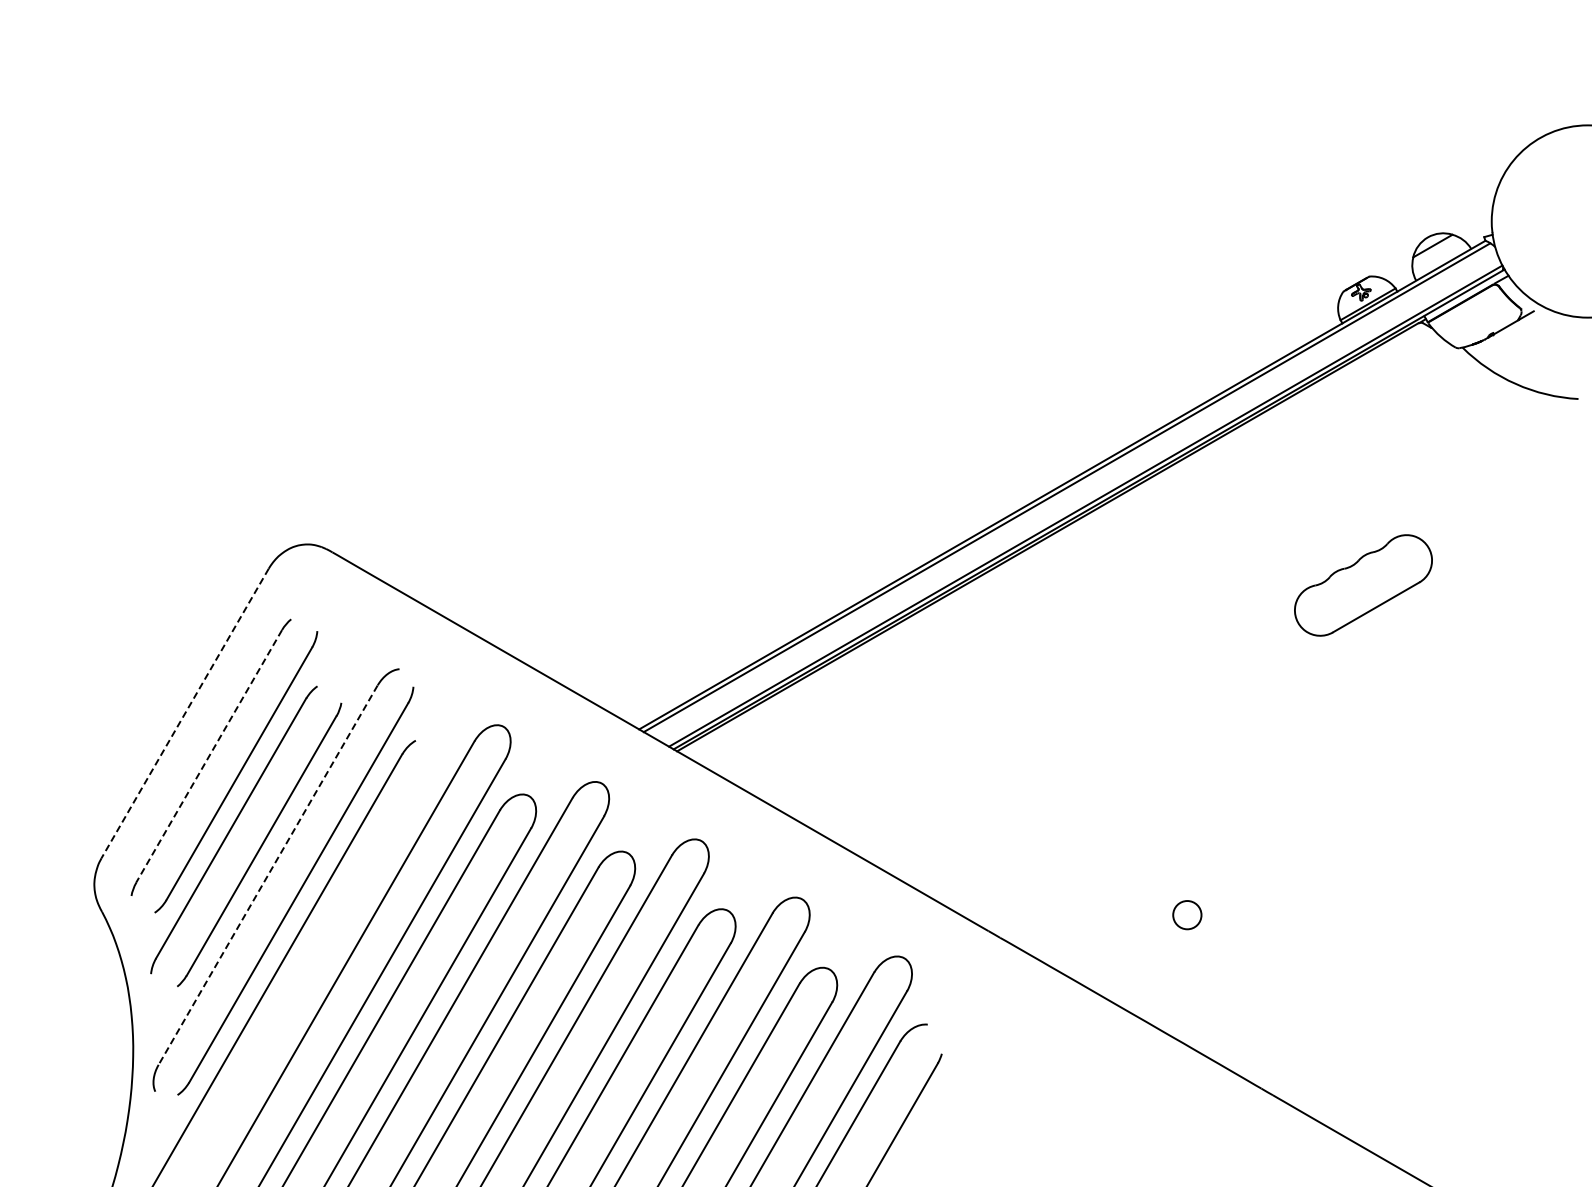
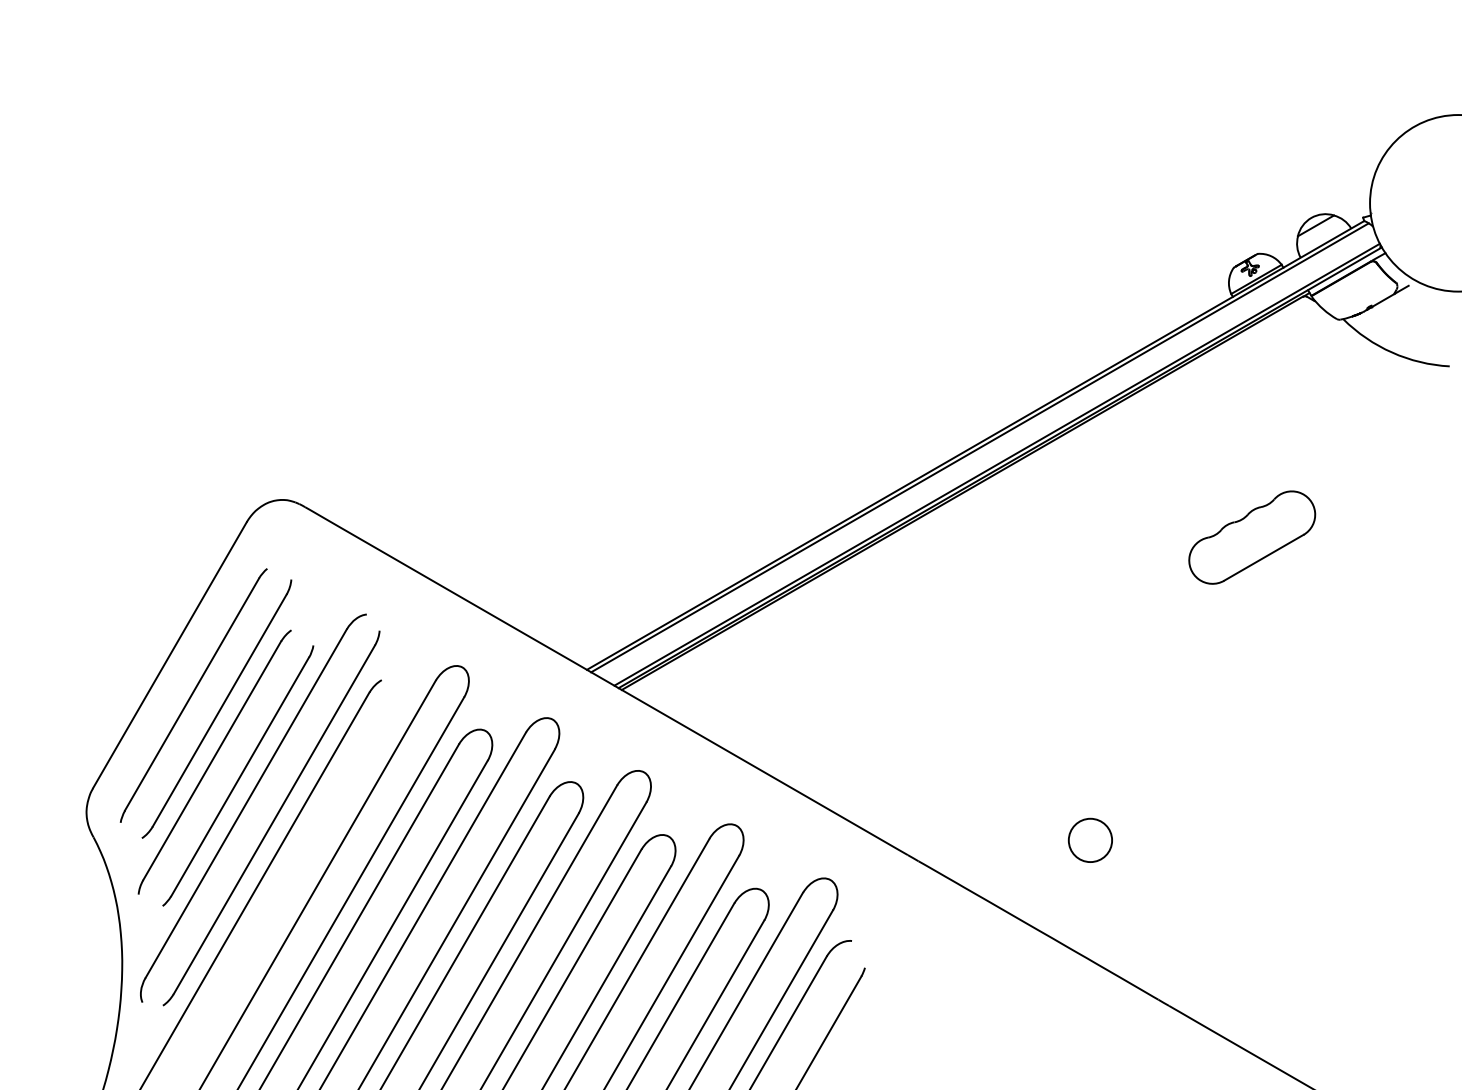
line: (184, 713) -> (169, 655), dashed -> solid
line: (209, 756) -> (192, 694), dashed -> solid
line: (268, 875) -> (246, 804), dashed -> solid
circle: (1186, 914) -> (1089, 839), size x1.67

